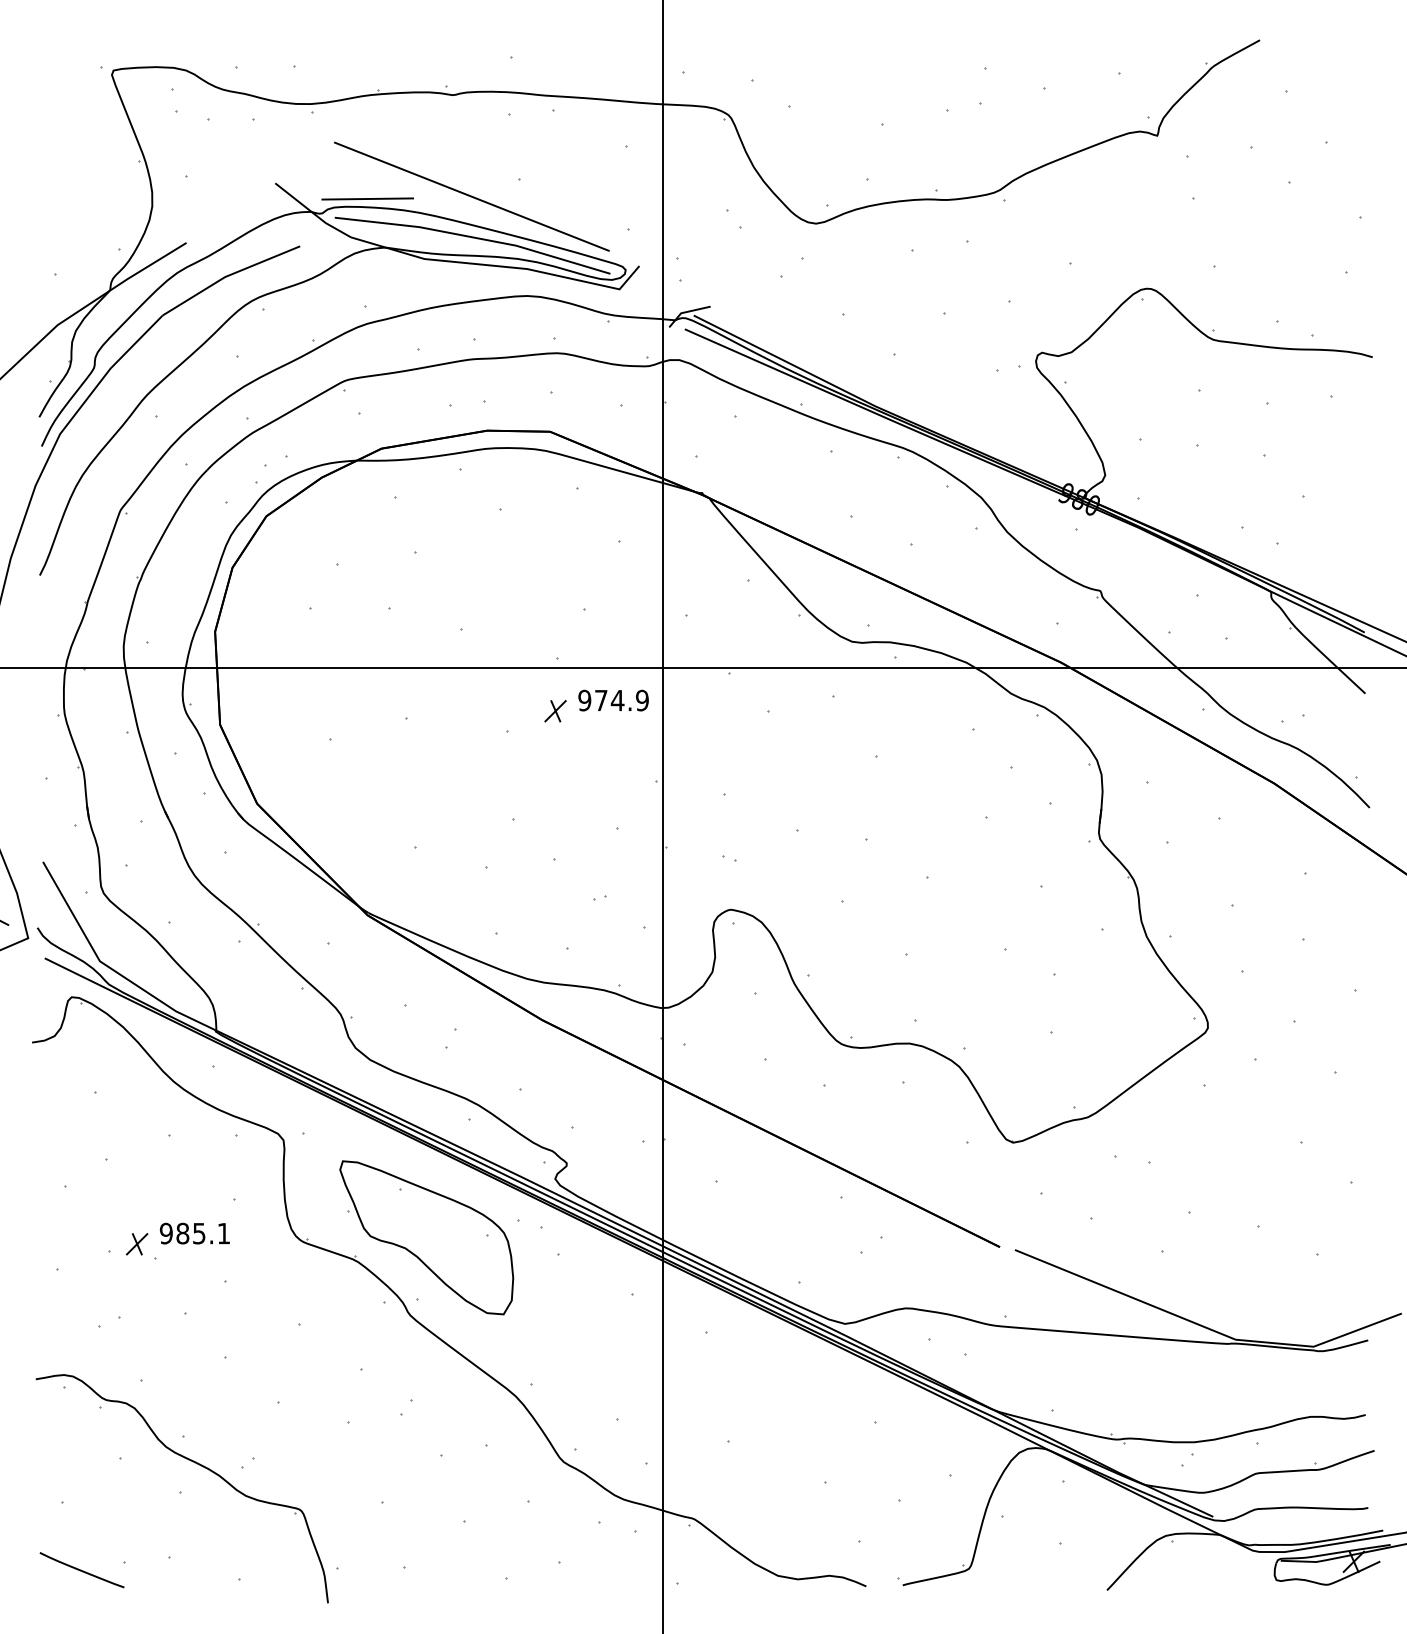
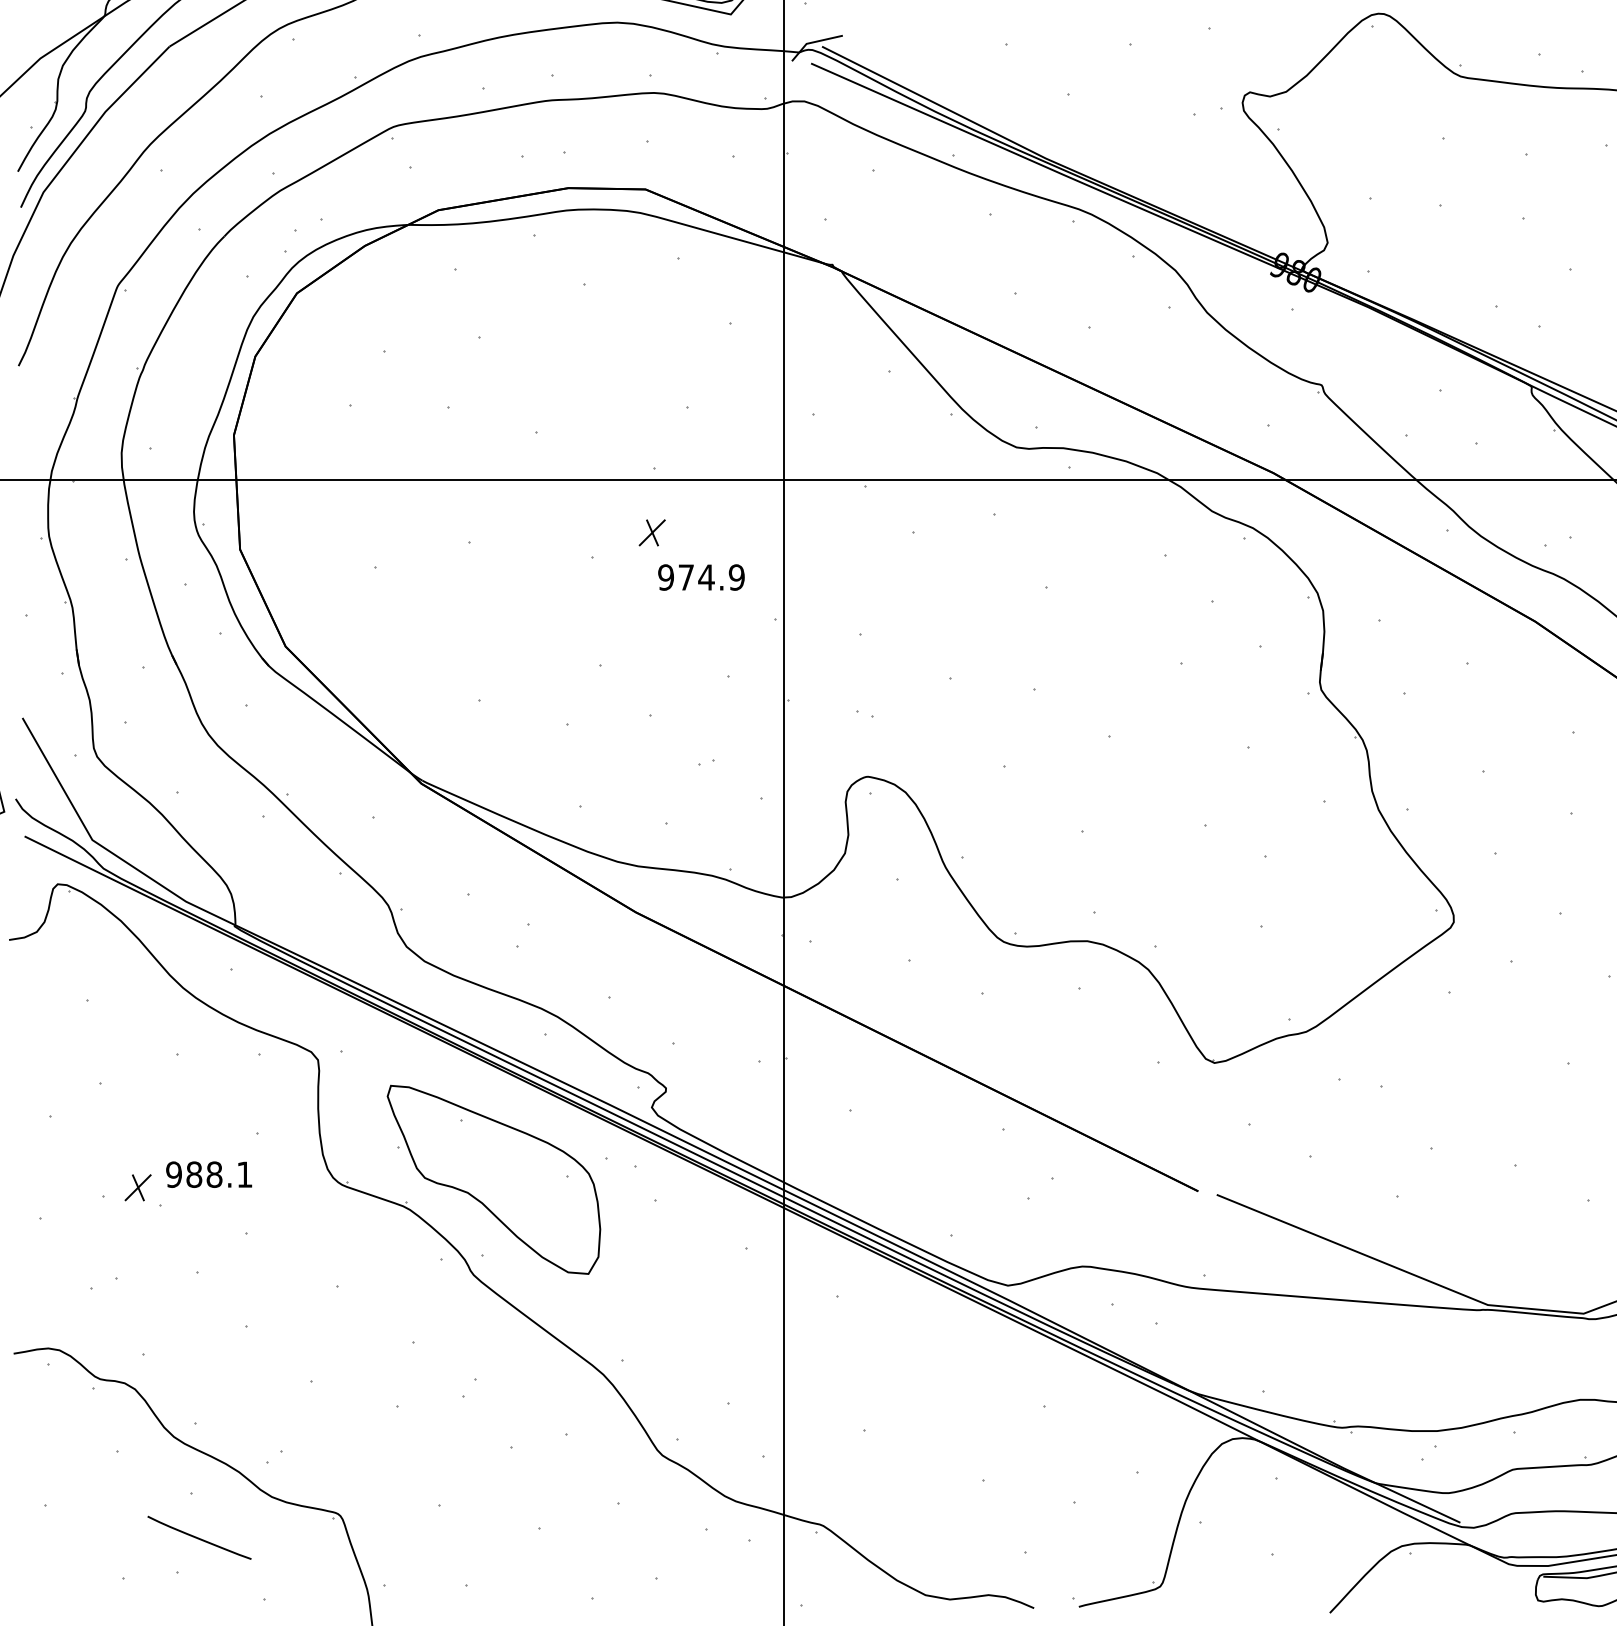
text: (613, 700) -> (701, 577), moved
text: (199, 1233) -> (214, 1174), 985.1 -> 988.1
line: (81, 1570) -> (198, 1538), moved

